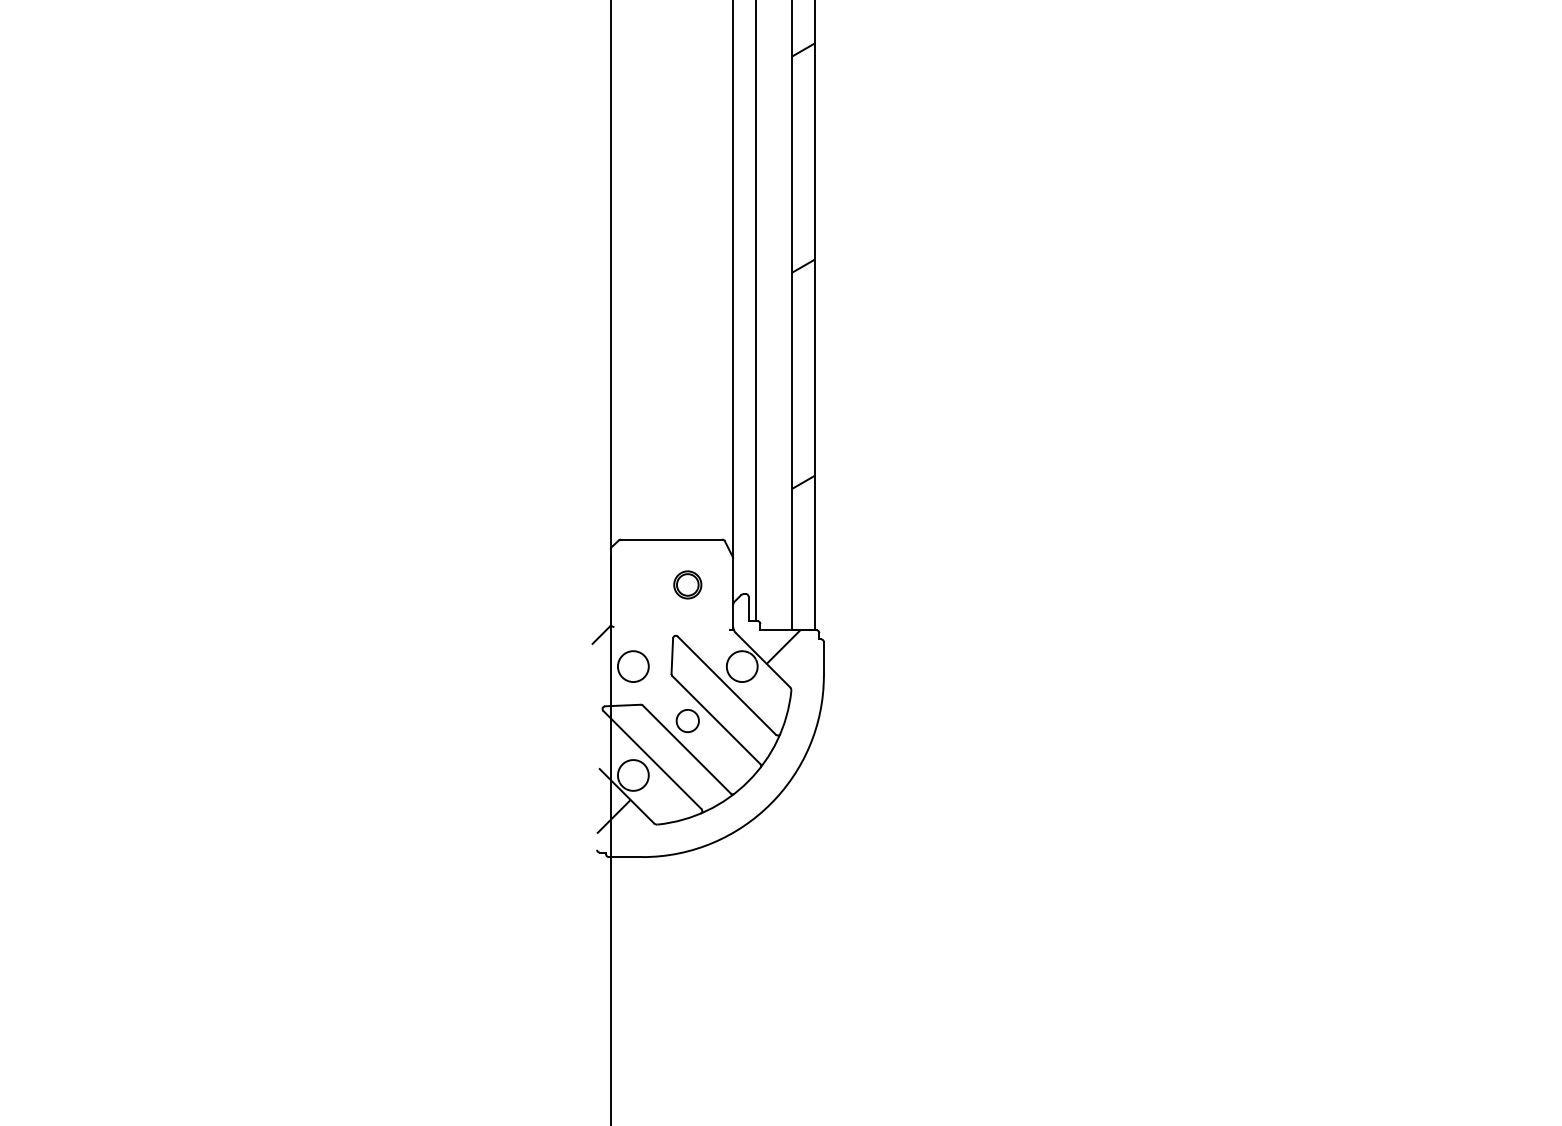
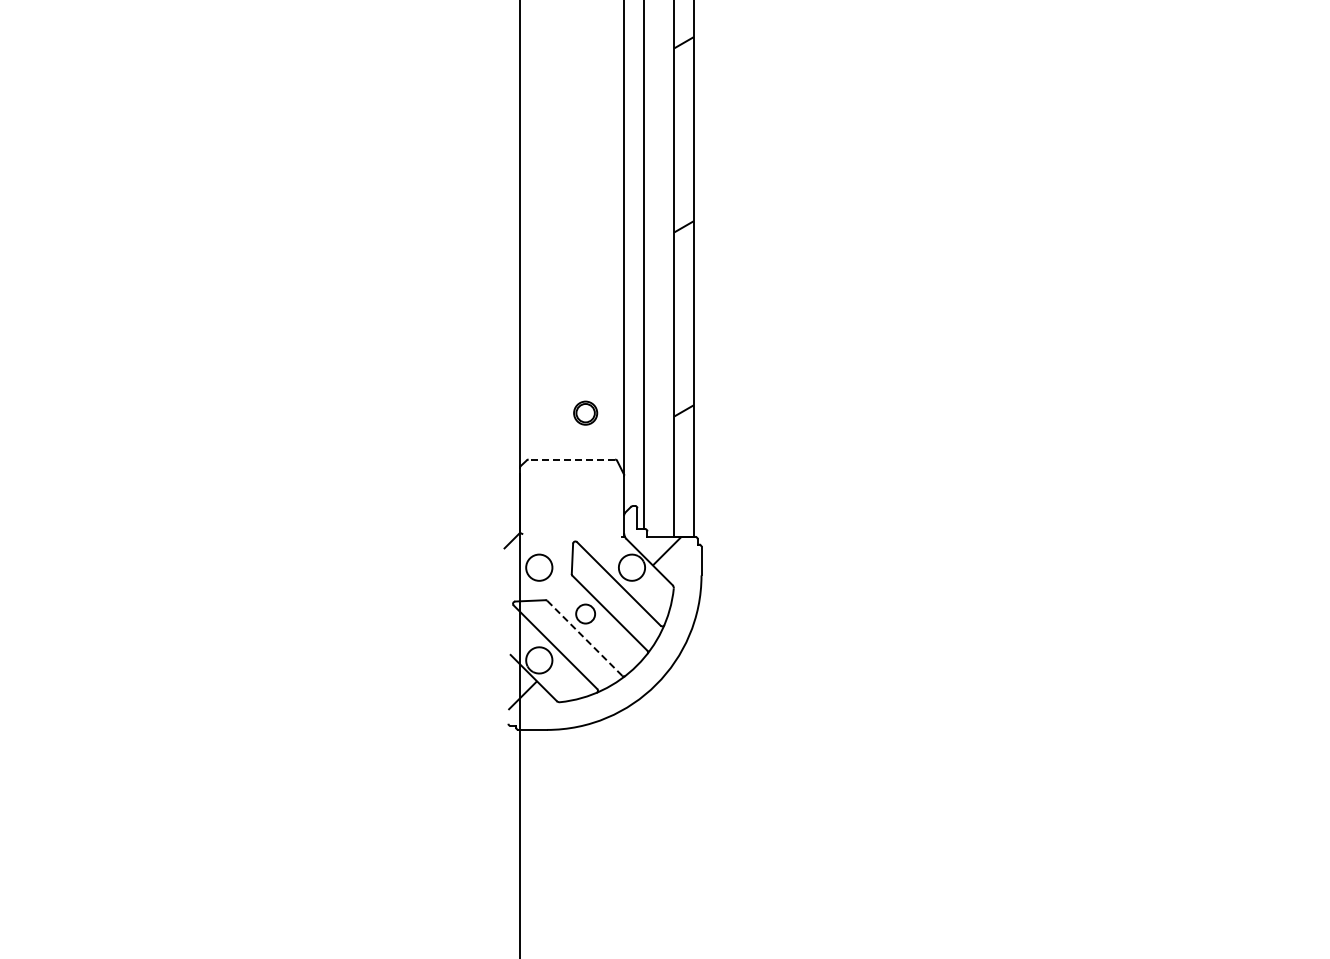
line: (671, 539) -> (571, 459), solid -> dashed
part: (687, 584) -> (585, 412), moved
line: (686, 749) -> (584, 638), solid -> dashed

